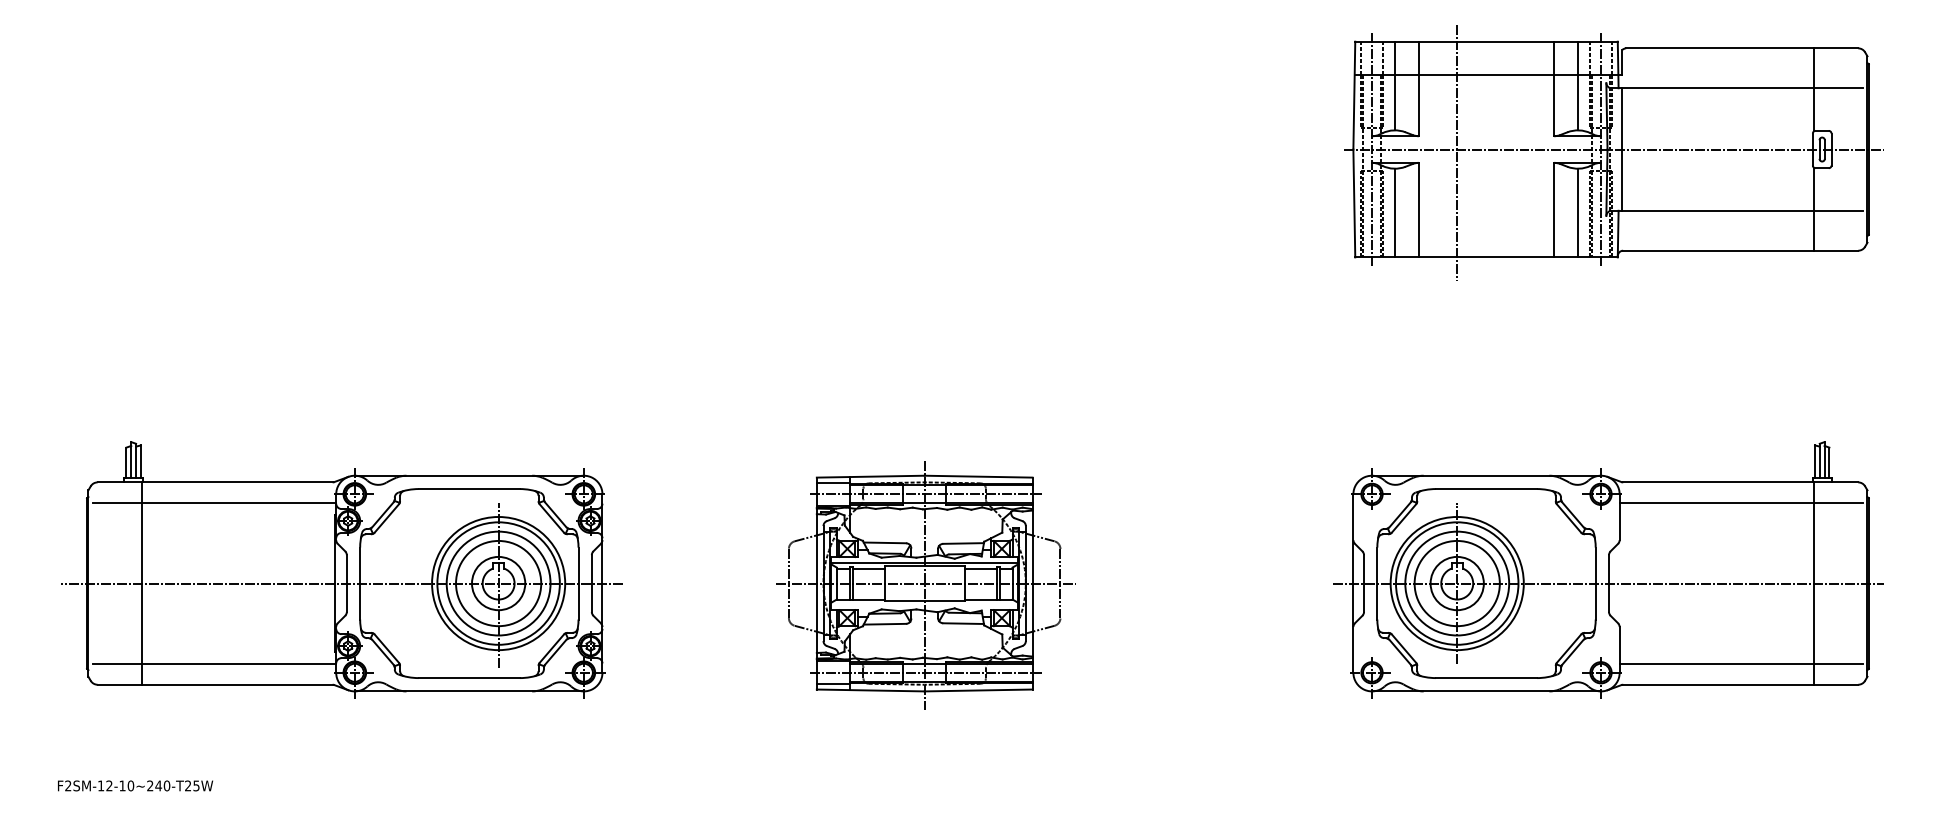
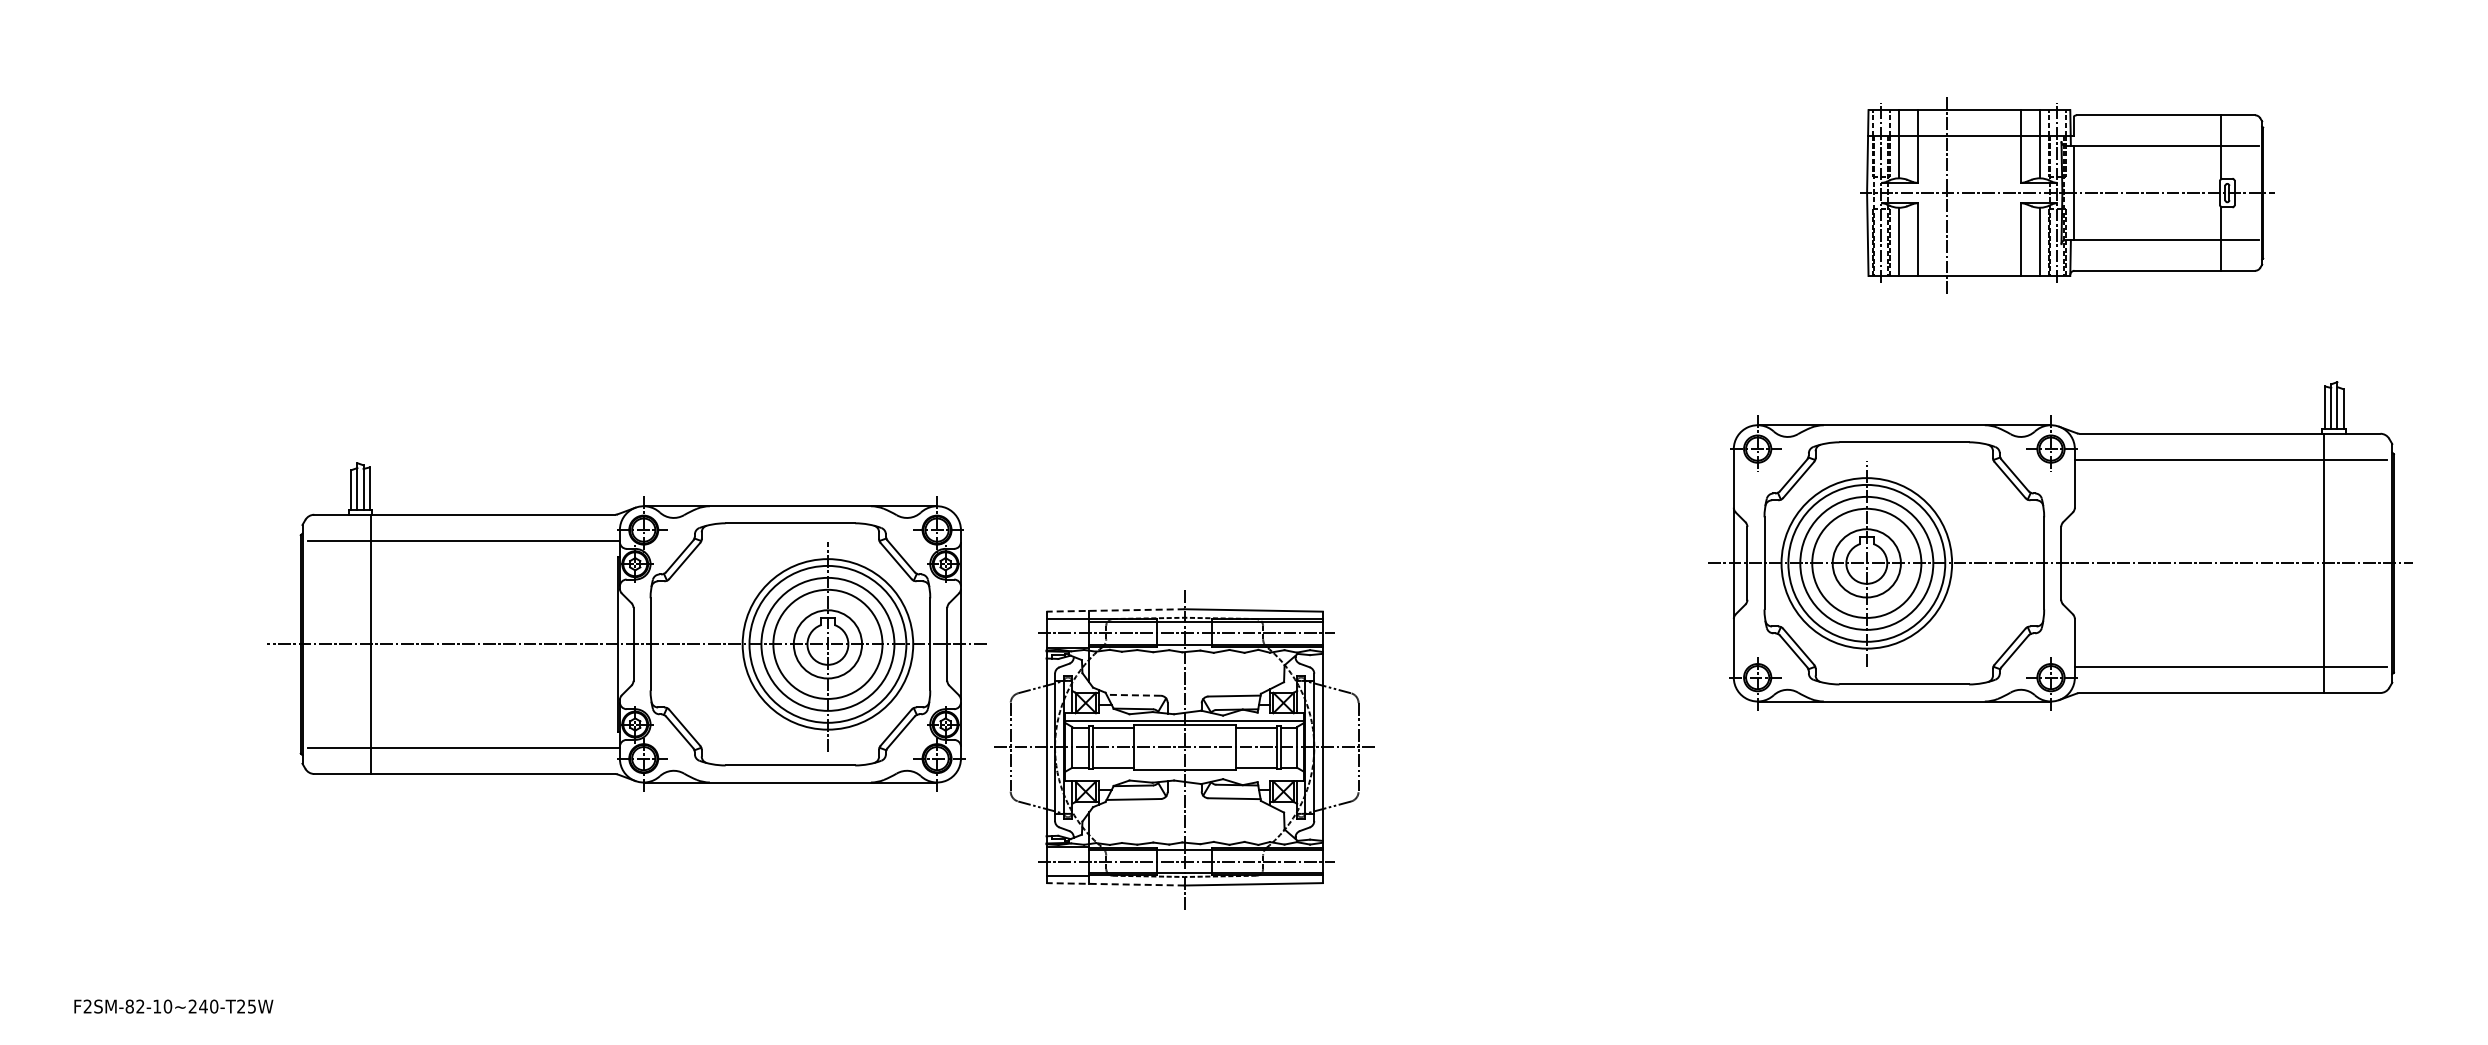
part: (1613, 152) -> (2066, 195), size x0.6
line: (870, 476) -> (1115, 610), solid -> dashed
line: (884, 543) -> (1133, 695), solid -> dashed
part: (341, 569) -> (626, 626), moved
part: (1608, 569) -> (2060, 545), moved
line: (870, 690) -> (1115, 884), solid -> dashed
text: (100, 785) -> (129, 1006), F2SM-12-10~240-T25W -> F2SM-82-10~240-T25W

